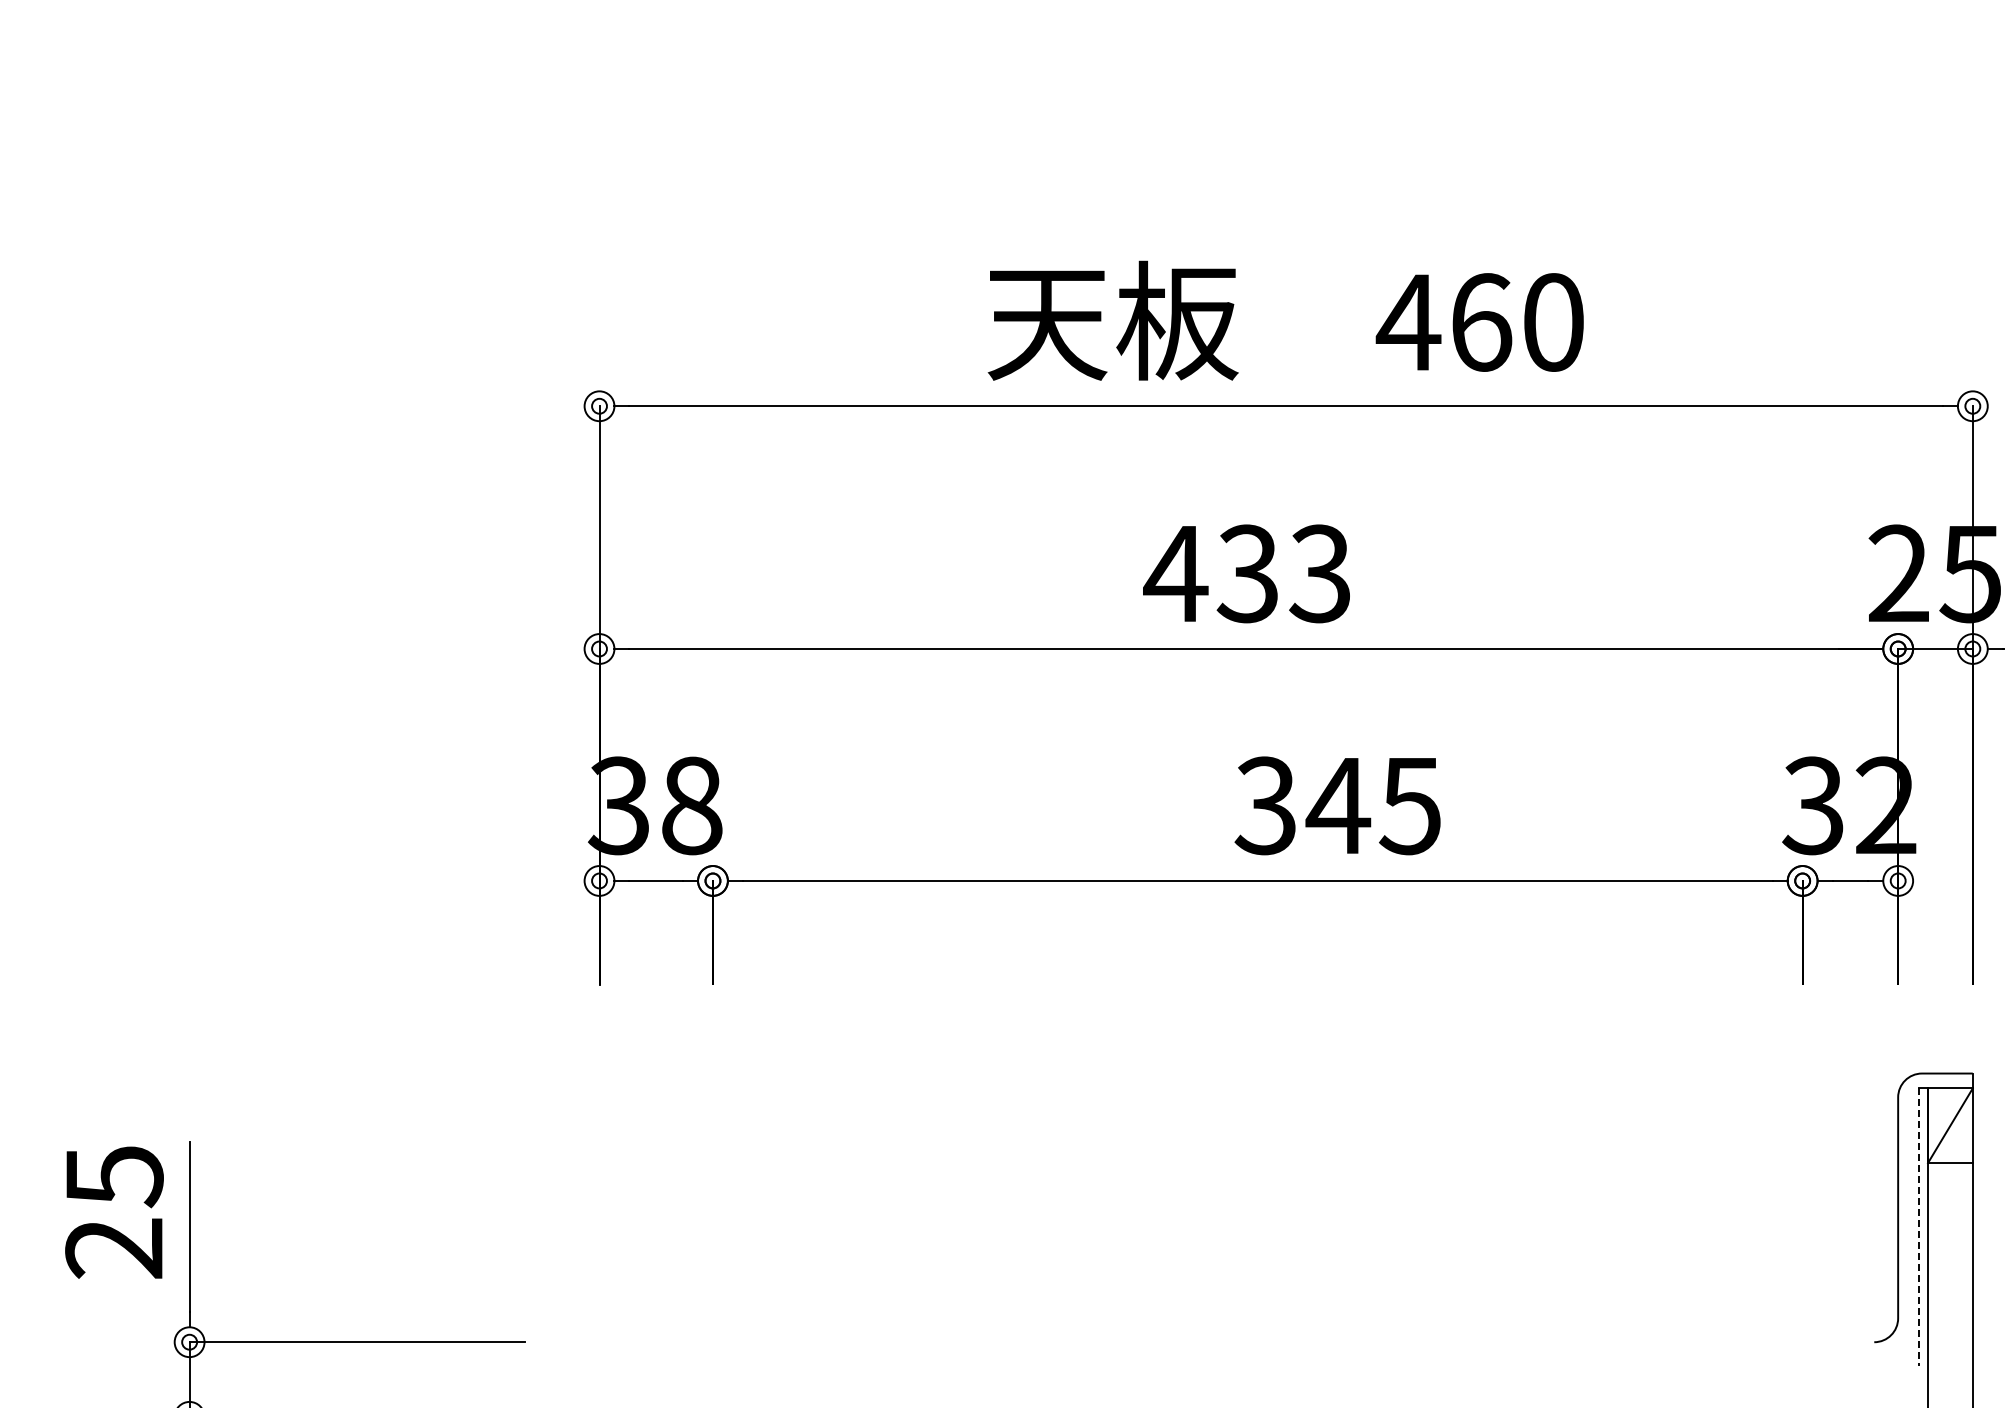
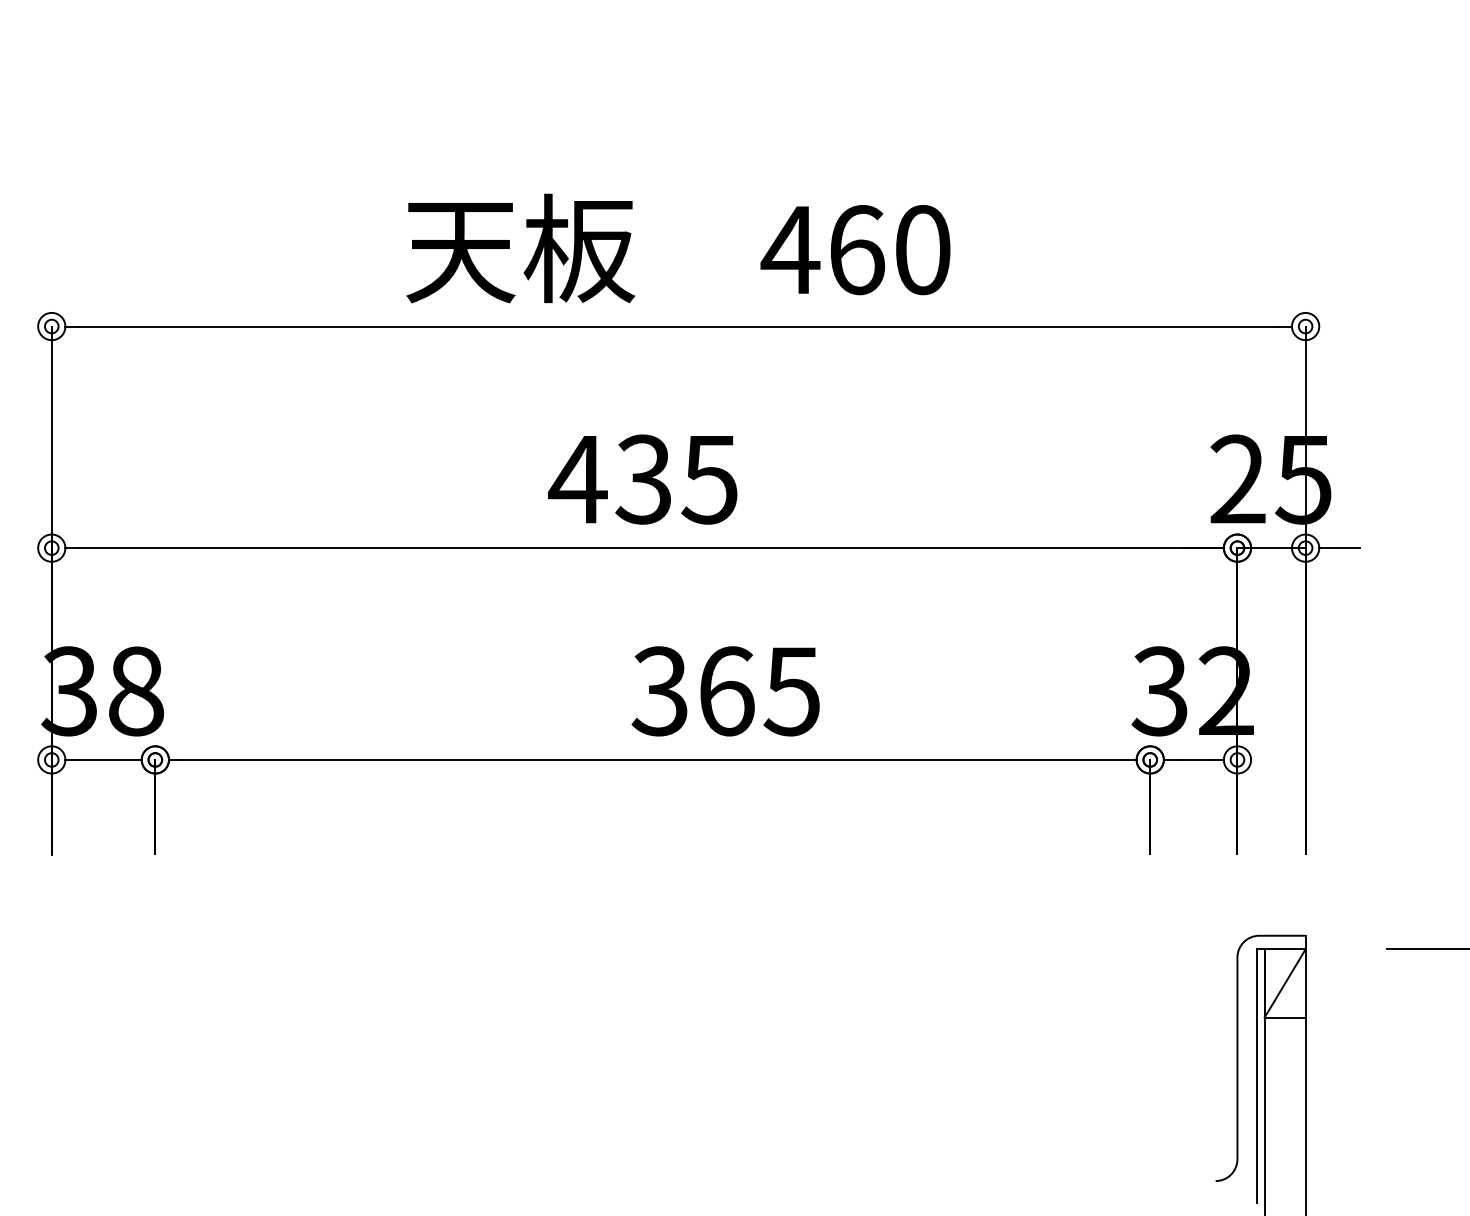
text: (1319, 573) -> (709, 479), 433 -> 435
text: (1338, 805) -> (726, 691), 345 -> 365
line: (1919, 1227) -> (1256, 1076), dashed -> solid

